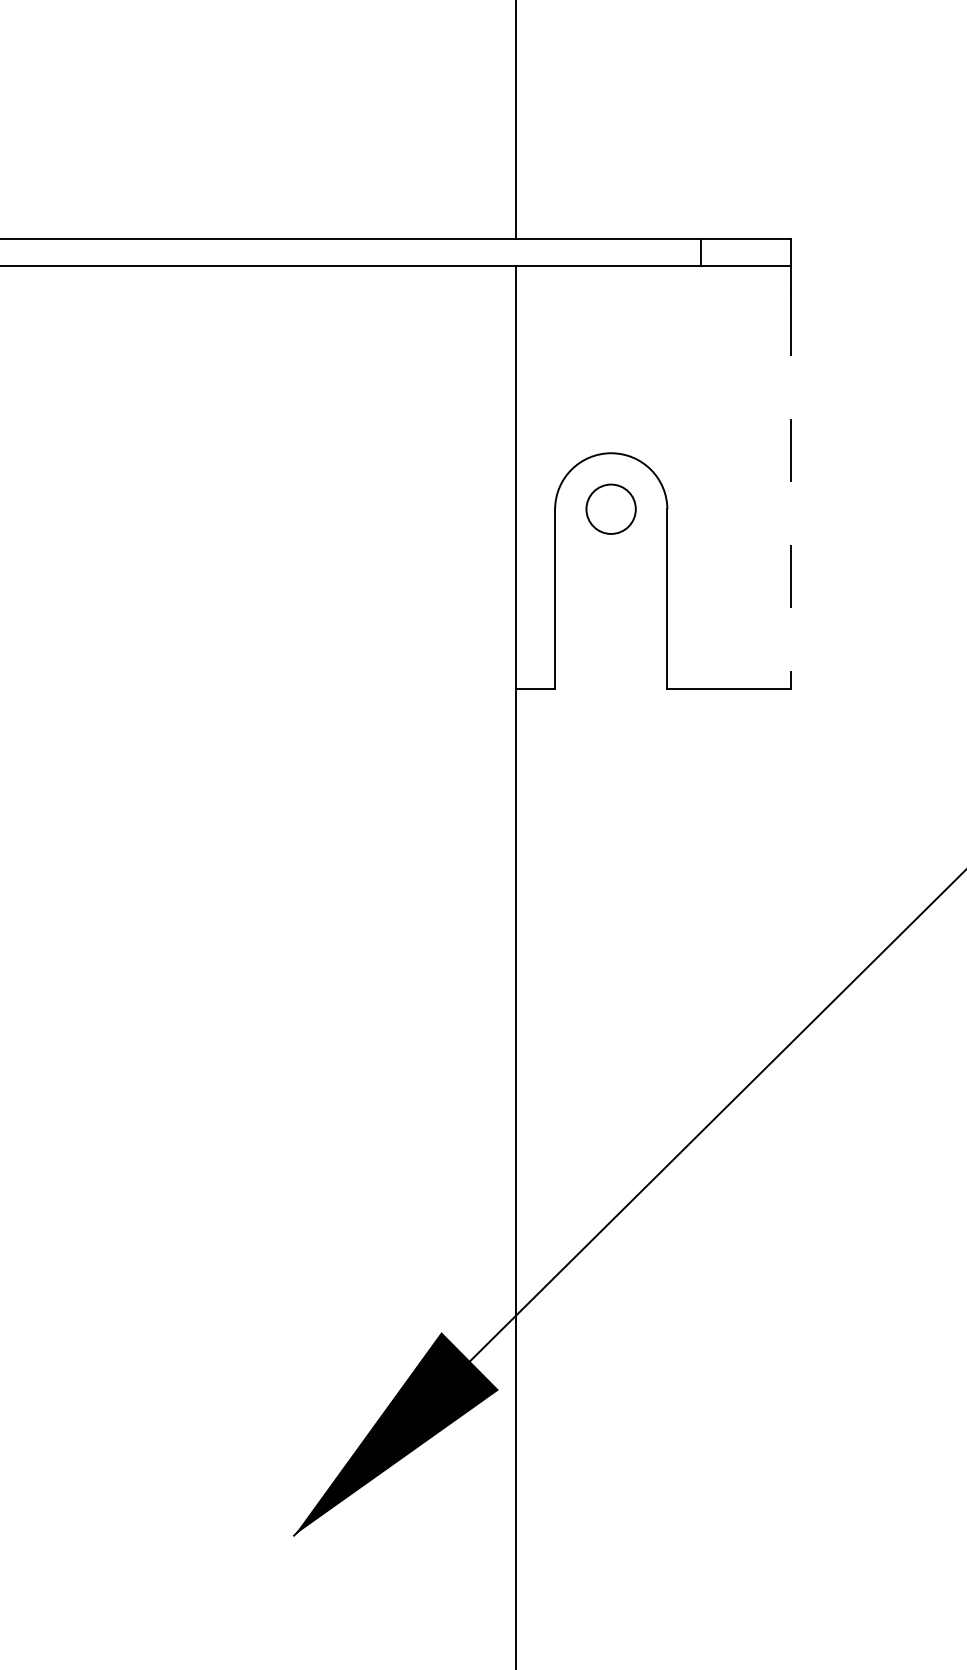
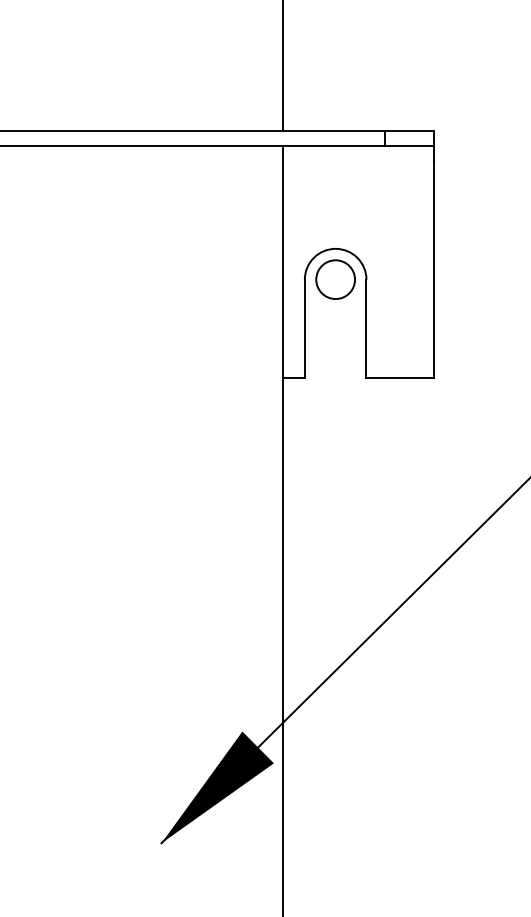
line: (791, 490) -> (434, 269), dashed -> solid
circle: (610, 509) -> (335, 279), size x1.43

